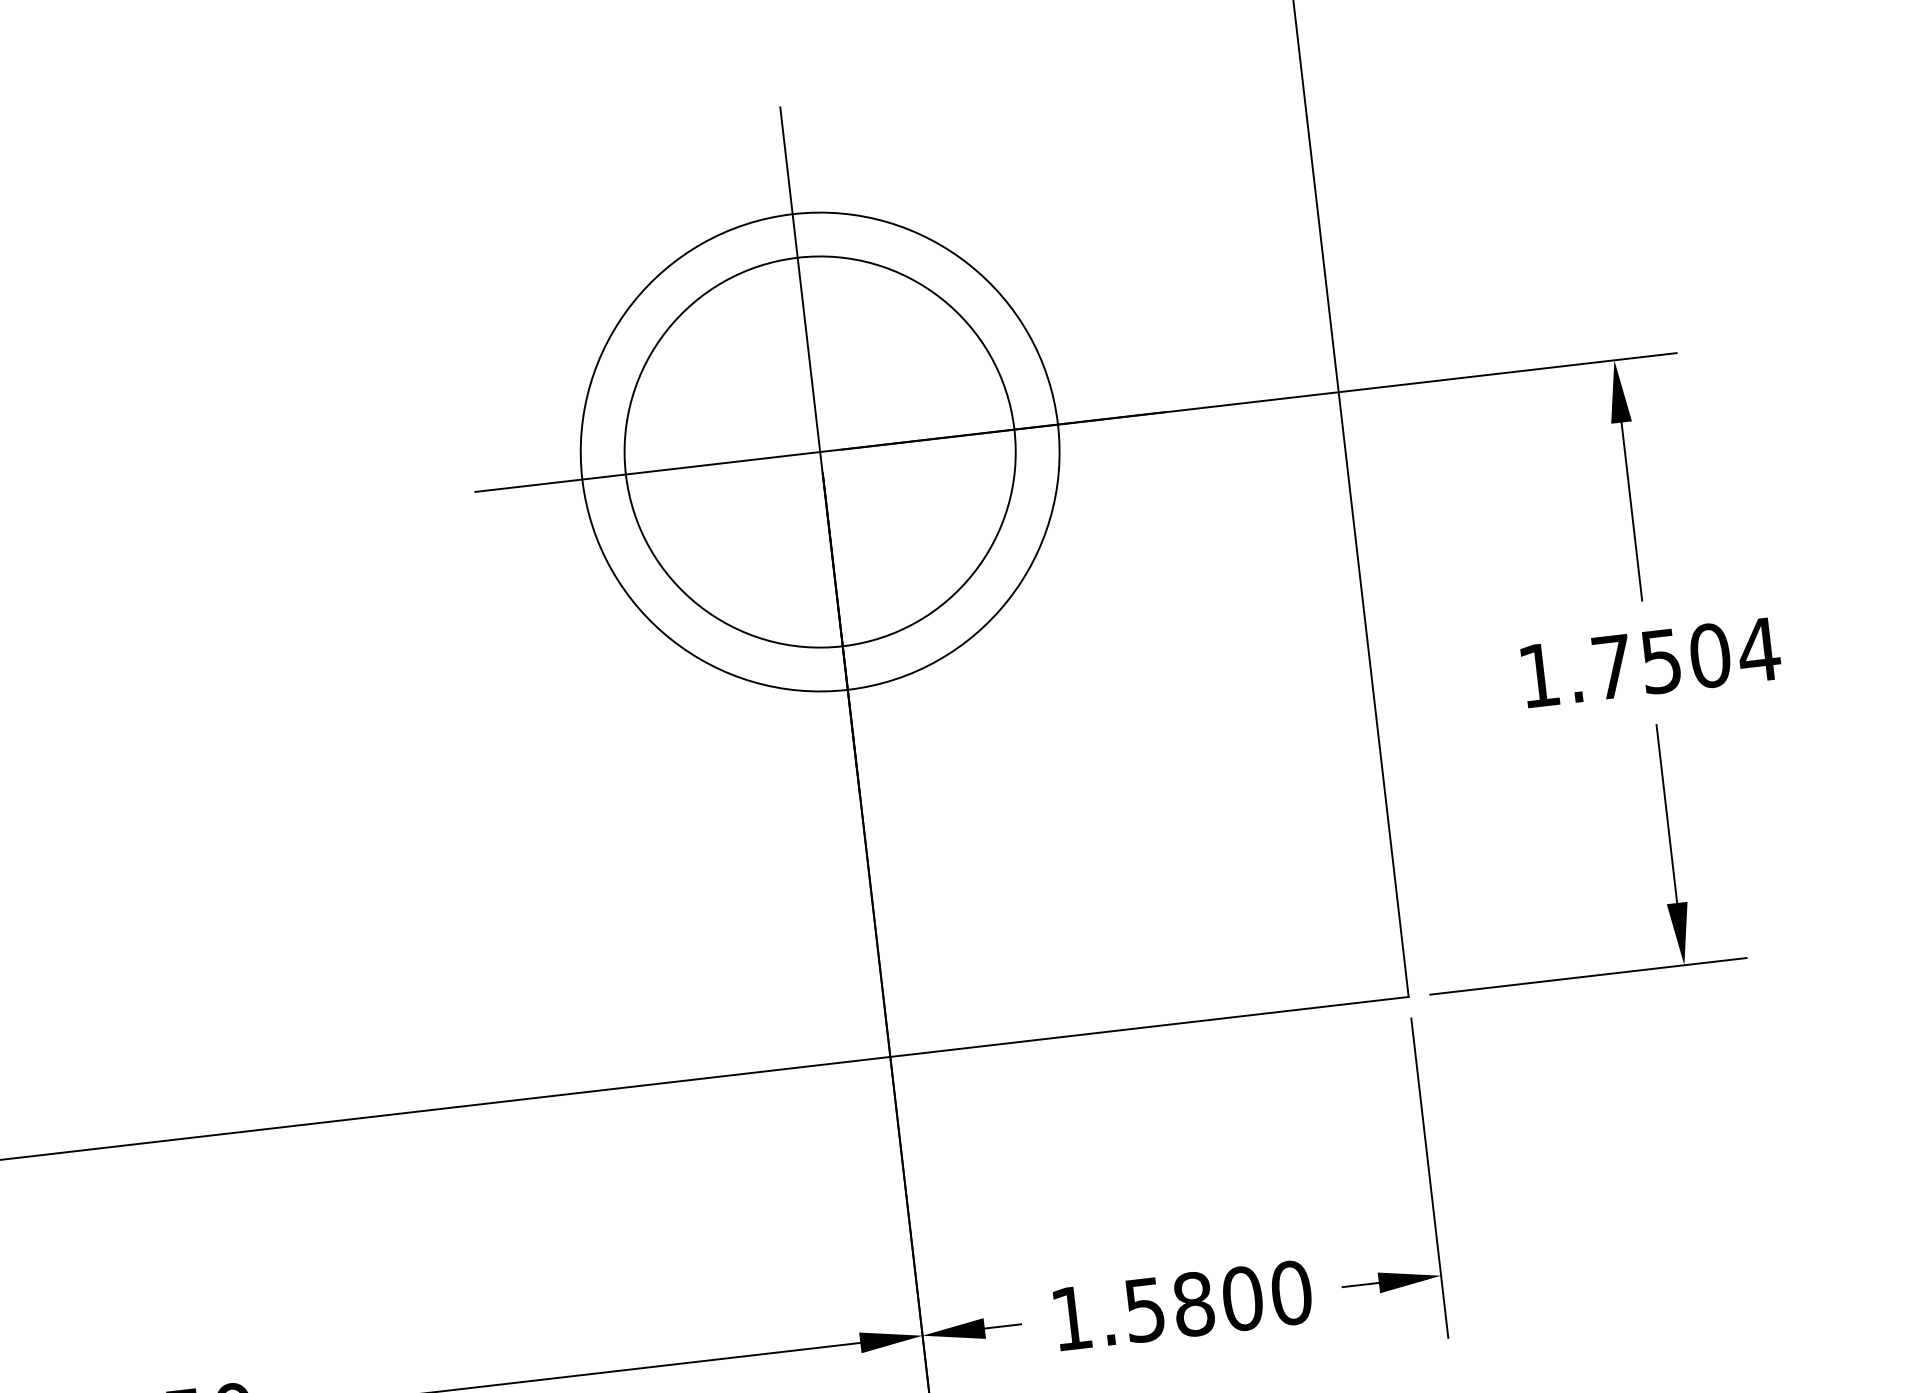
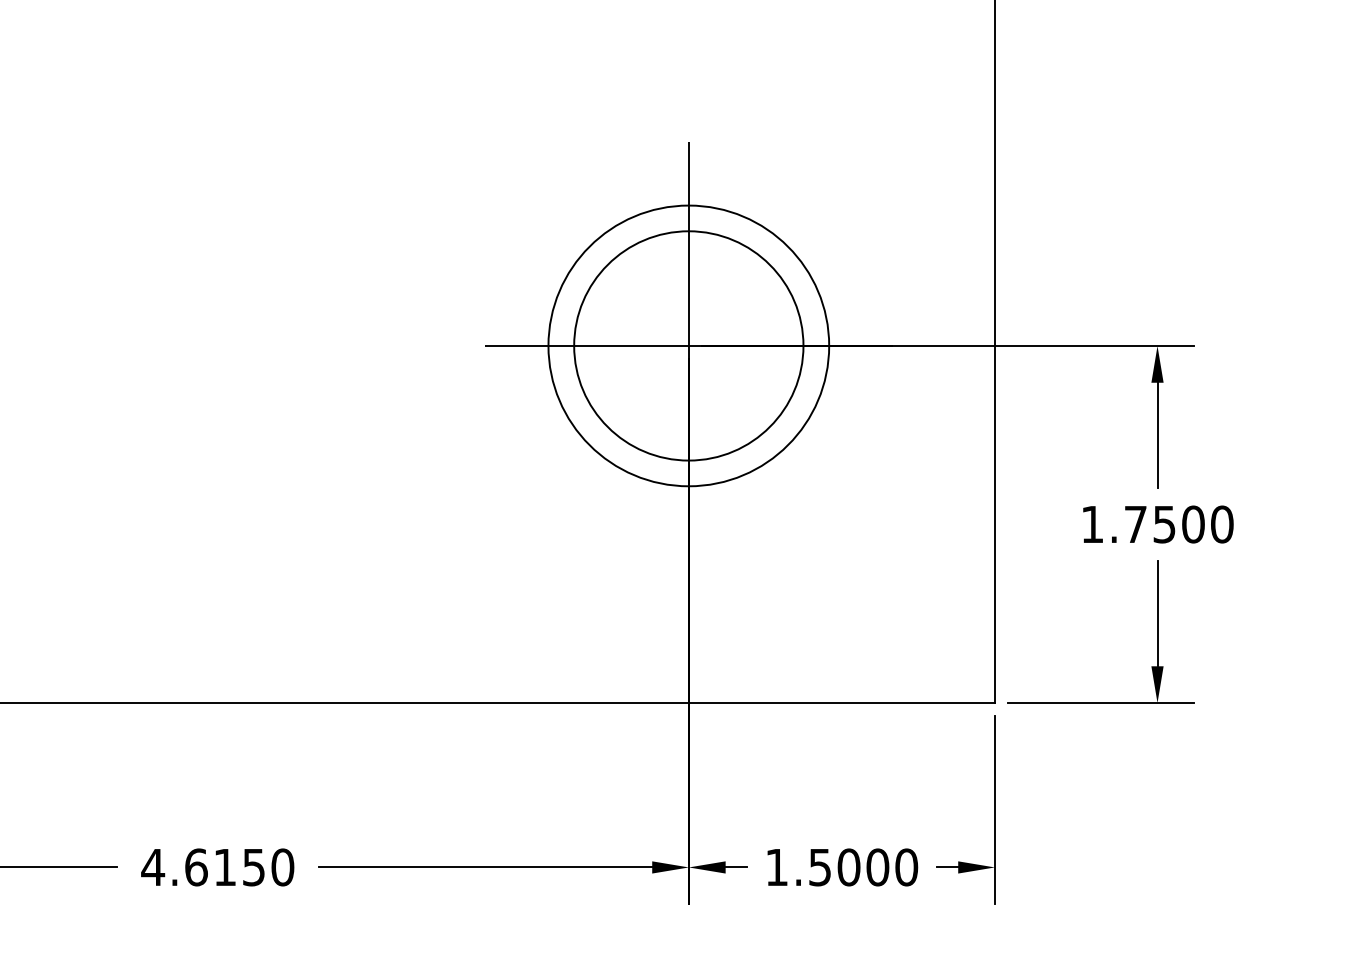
text: (1759, 649) -> (1222, 524), 1.7504 -> 1.7500
text: (1192, 1304) -> (848, 867), 1.5800 -> 1.5000

